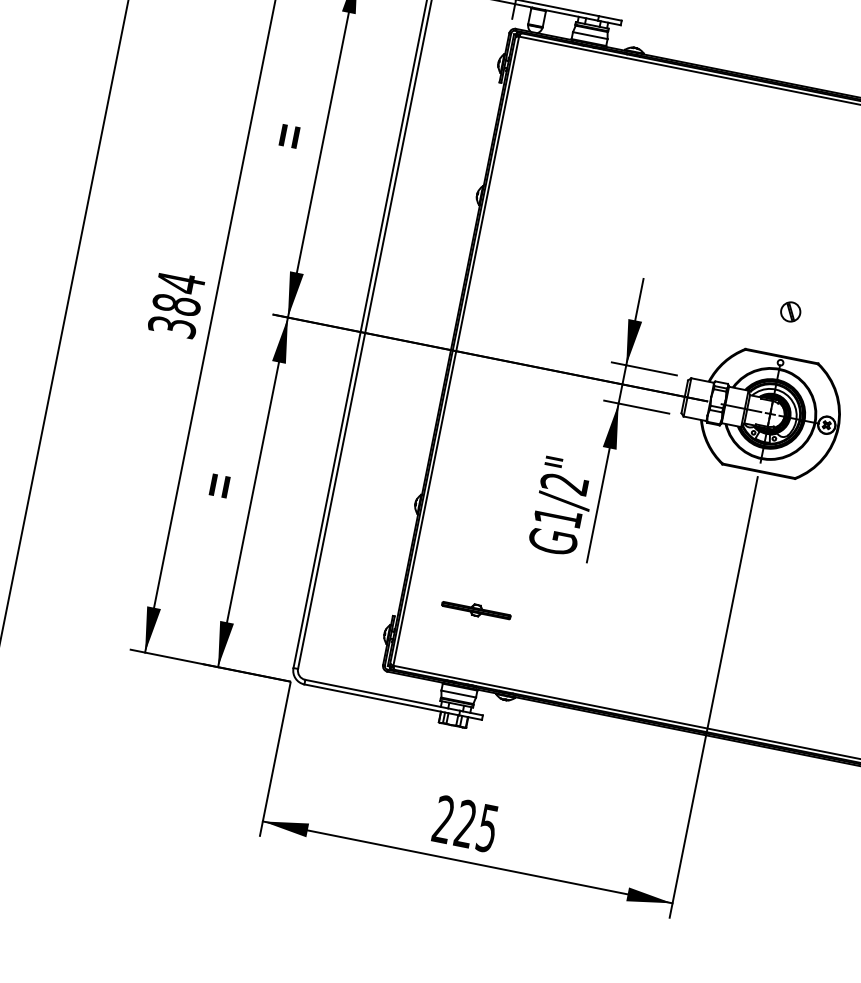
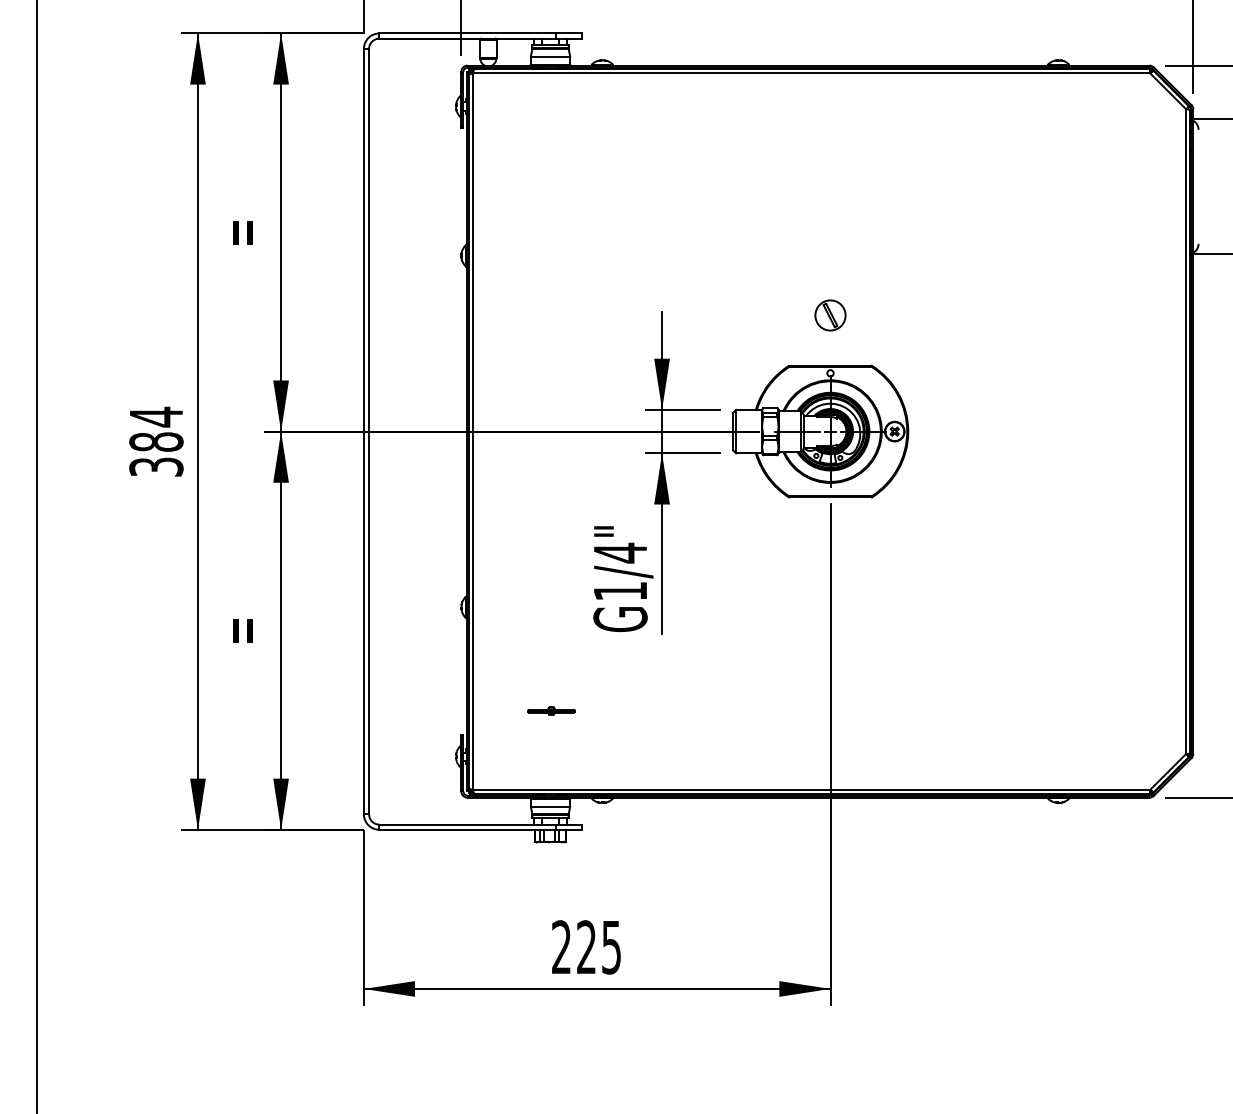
part: (790, 311) -> (830, 315), size x1.4
text: (563, 483) -> (619, 552), G1/2" -> G1/4"
part: (476, 609) -> (551, 710), size x0.6

